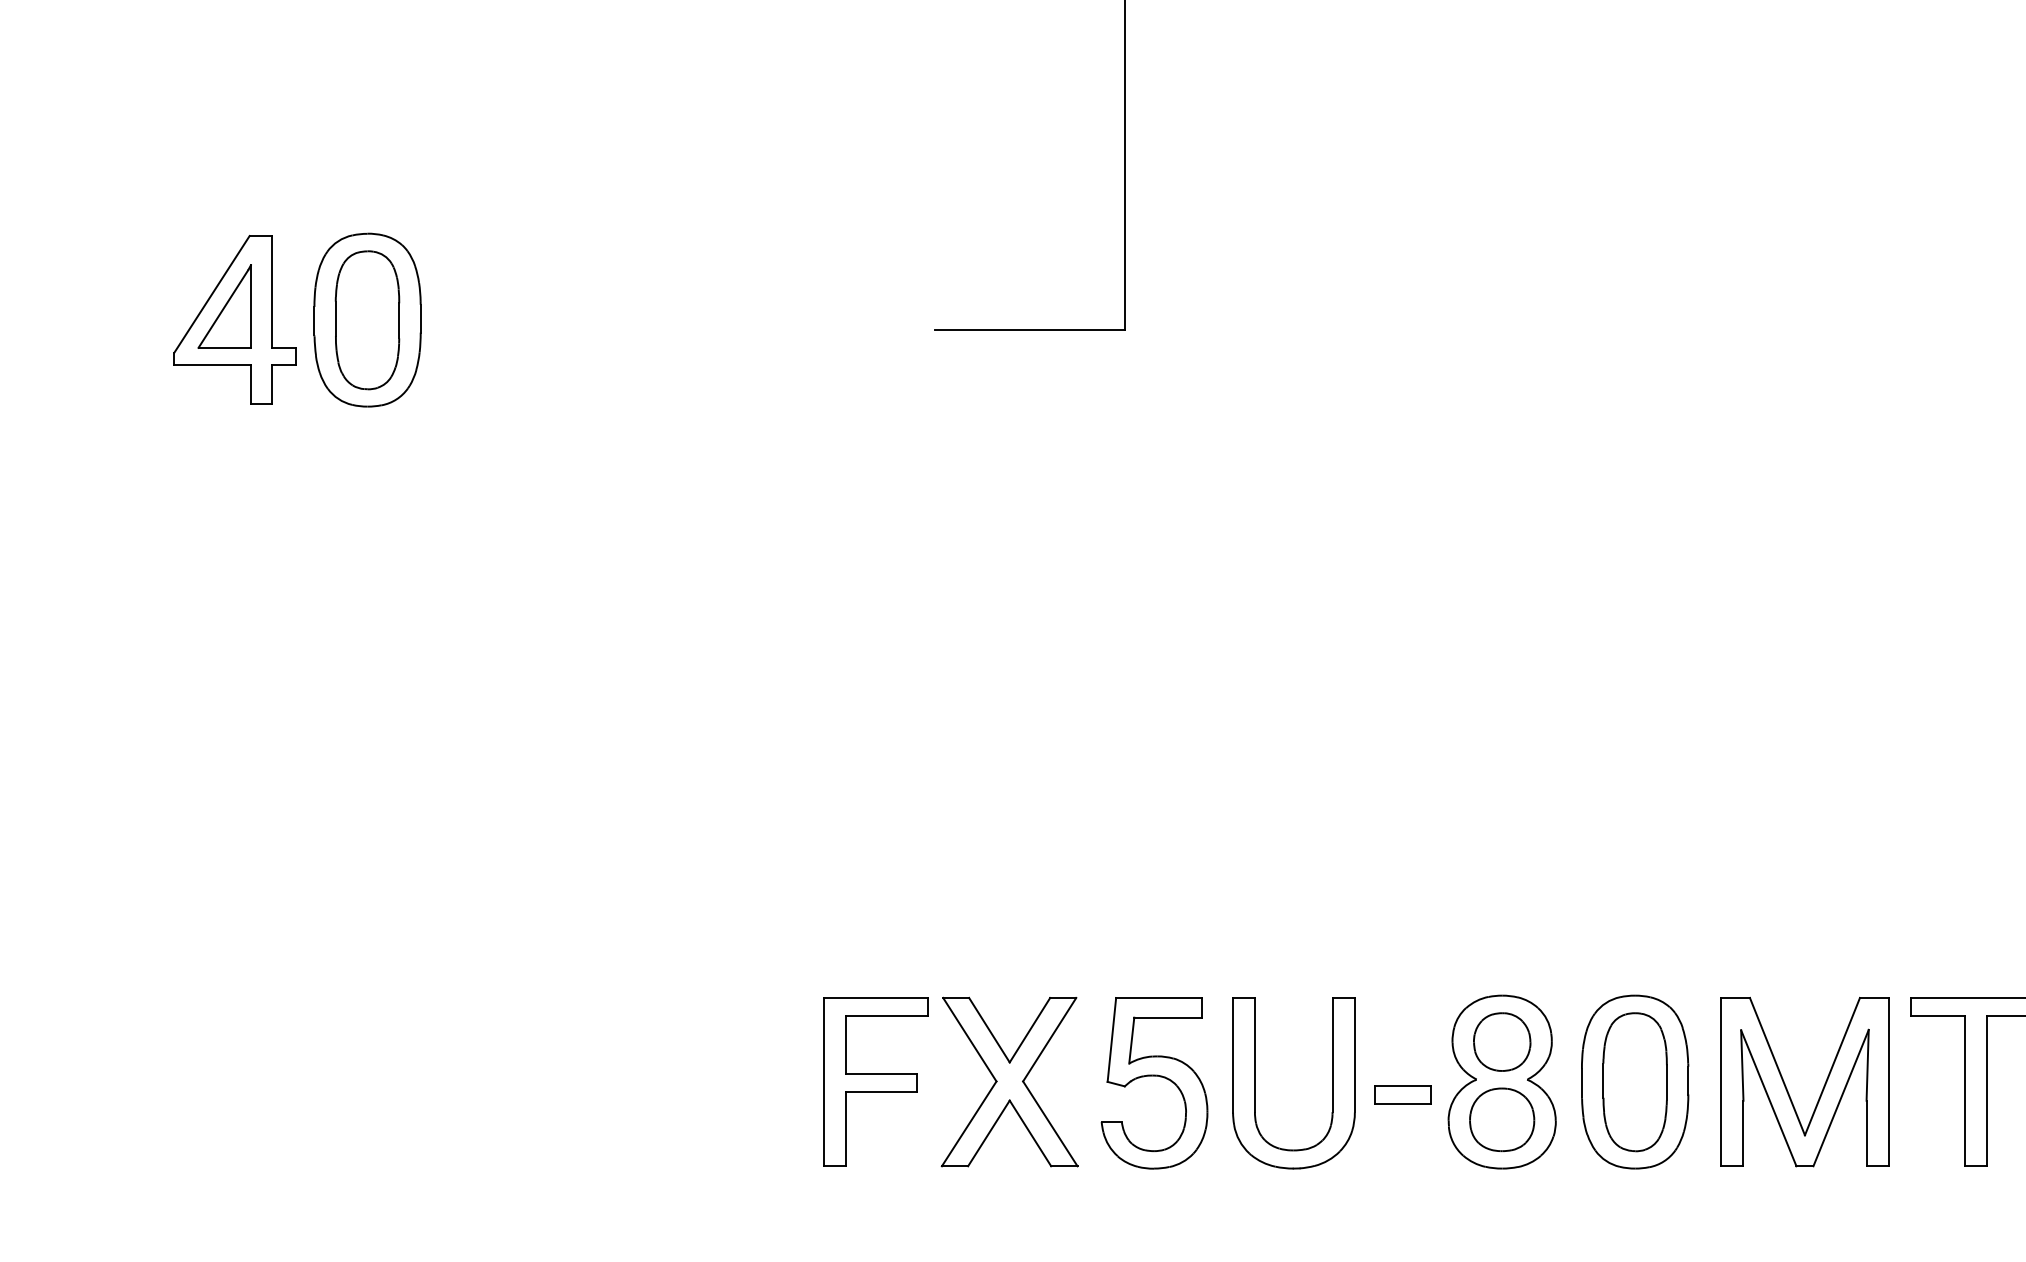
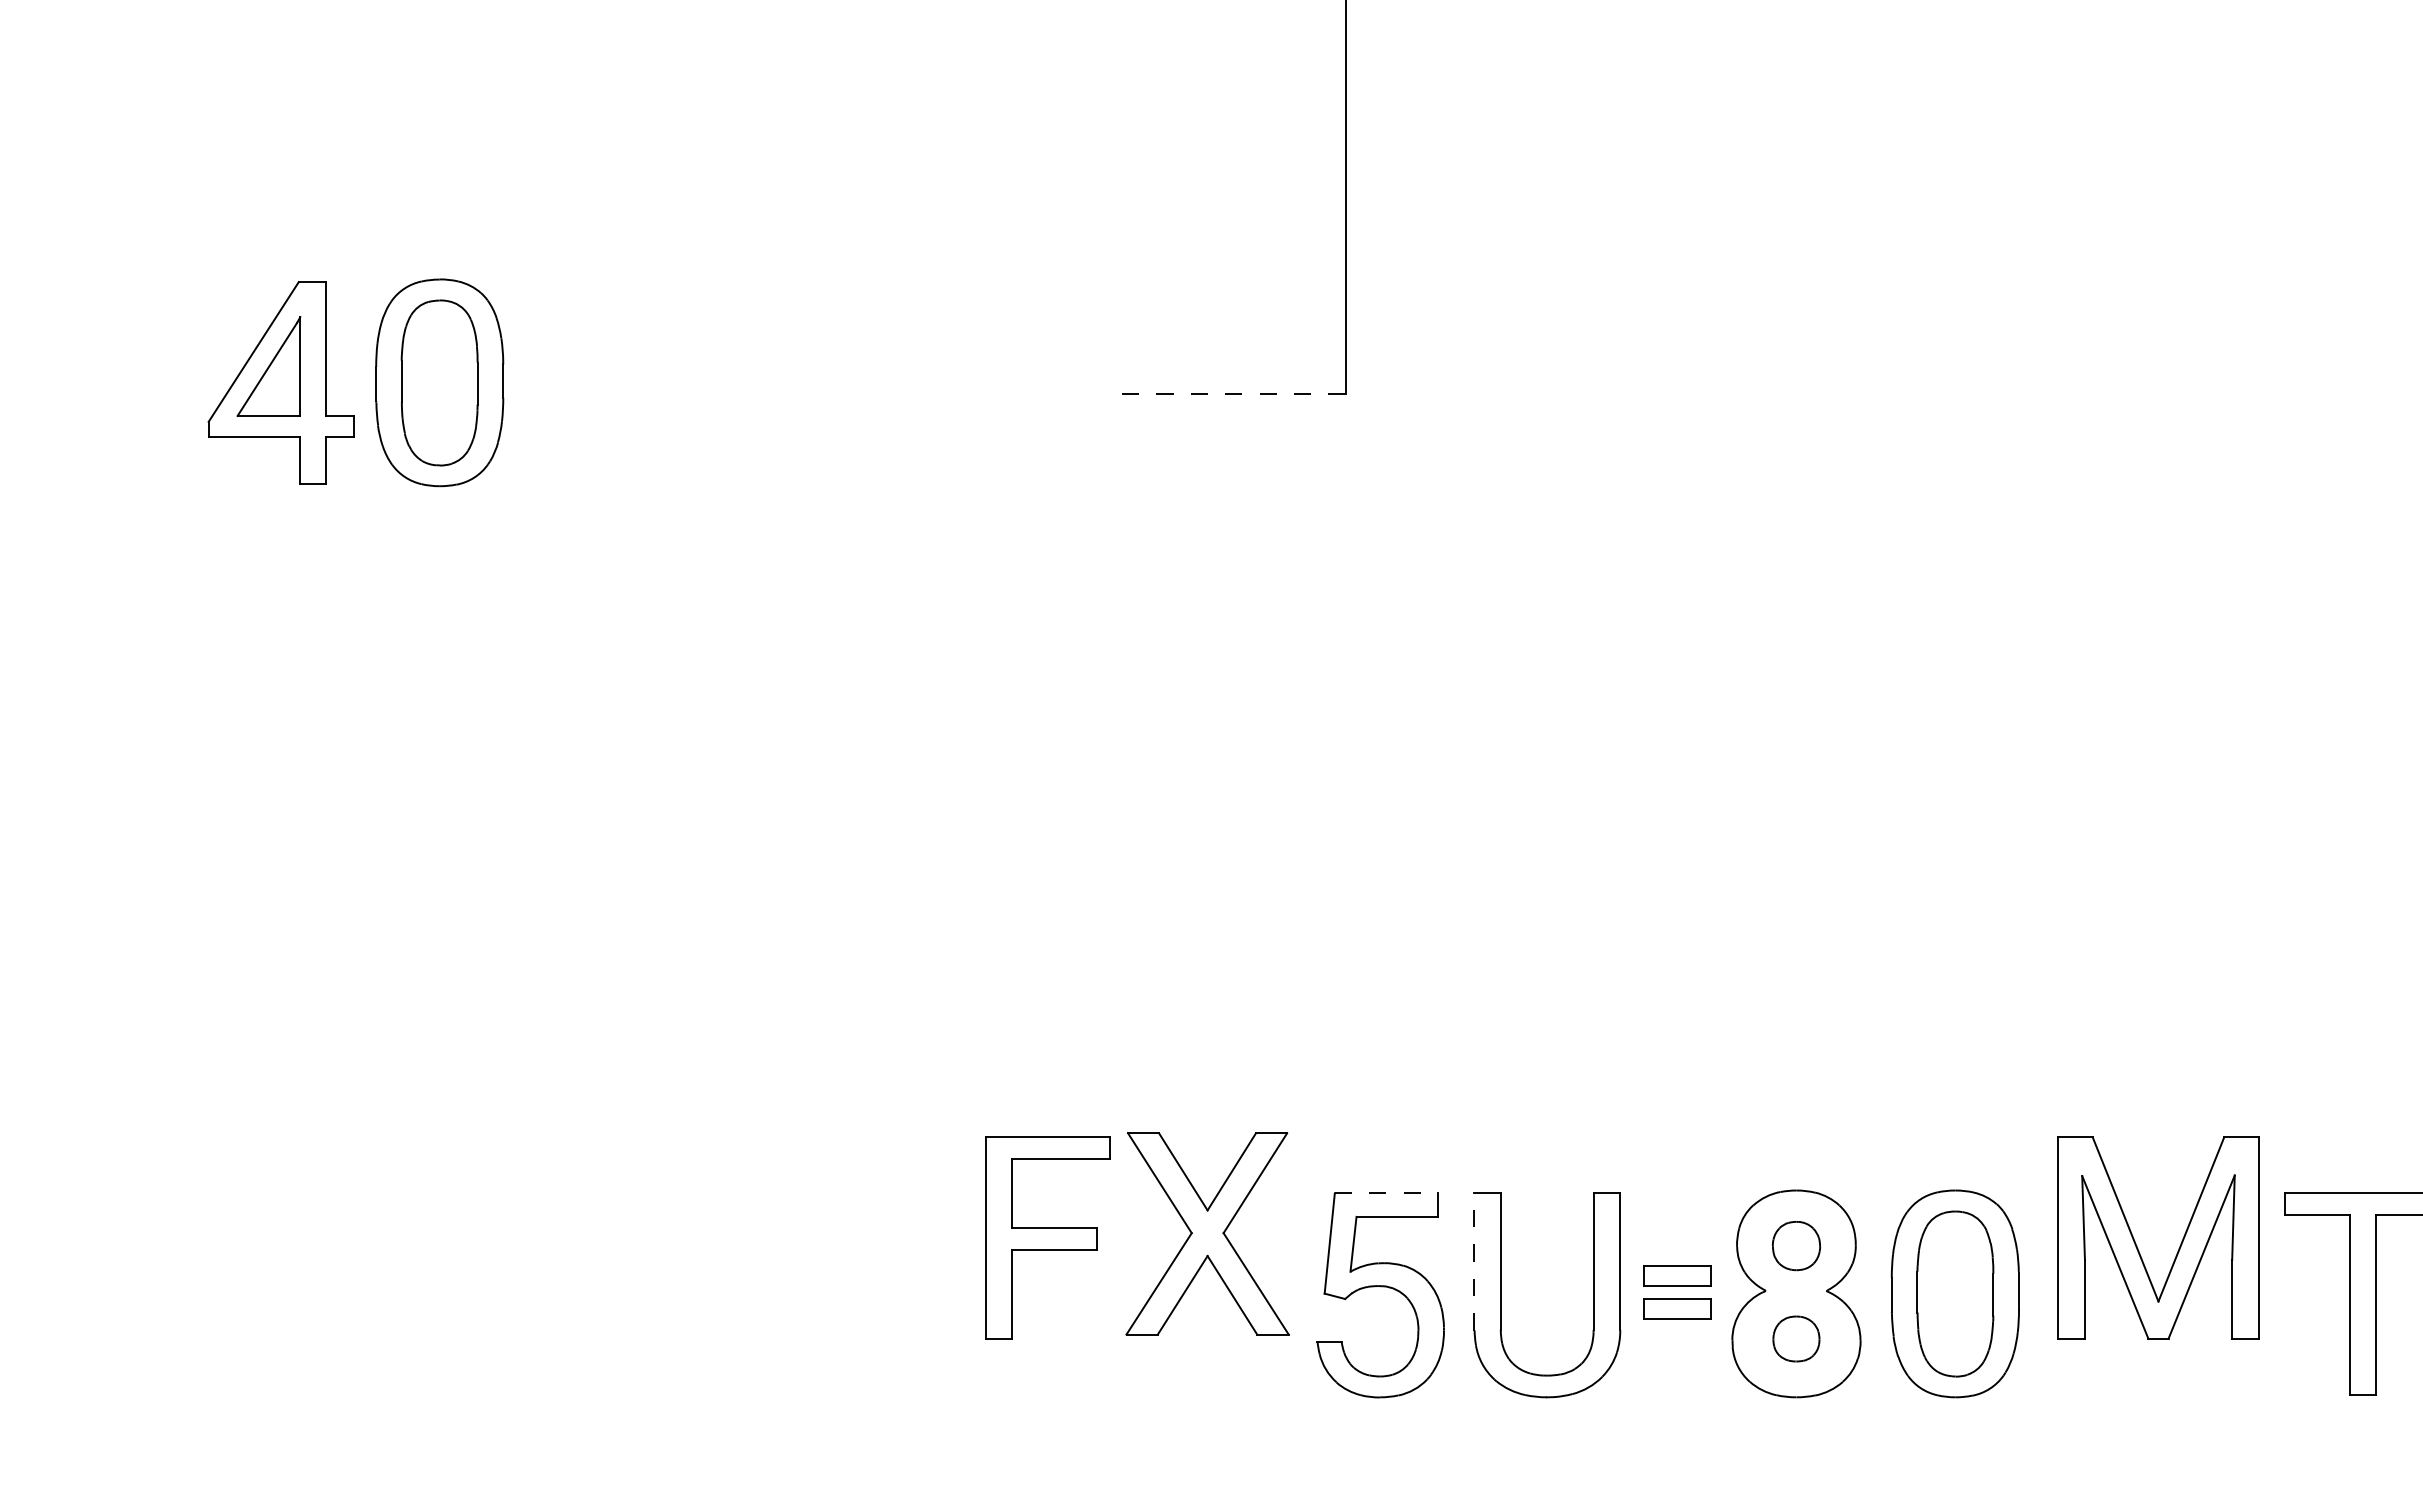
line: (1029, 329) -> (1231, 394), solid -> dashed
line: (1159, 998) -> (1386, 1193), solid -> dashed
part: (1502, 1041) -> (1796, 1245), size x0.7
line: (1232, 1055) -> (1474, 1261), solid -> dashed
part: (1402, 1066) -> (1677, 1275), added
part: (875, 1081) -> (1047, 1237), moved
part: (1009, 1081) -> (1207, 1233), moved
part: (1786, 1086) -> (2136, 1243), moved
part: (1502, 1119) -> (1796, 1338), size x0.6

